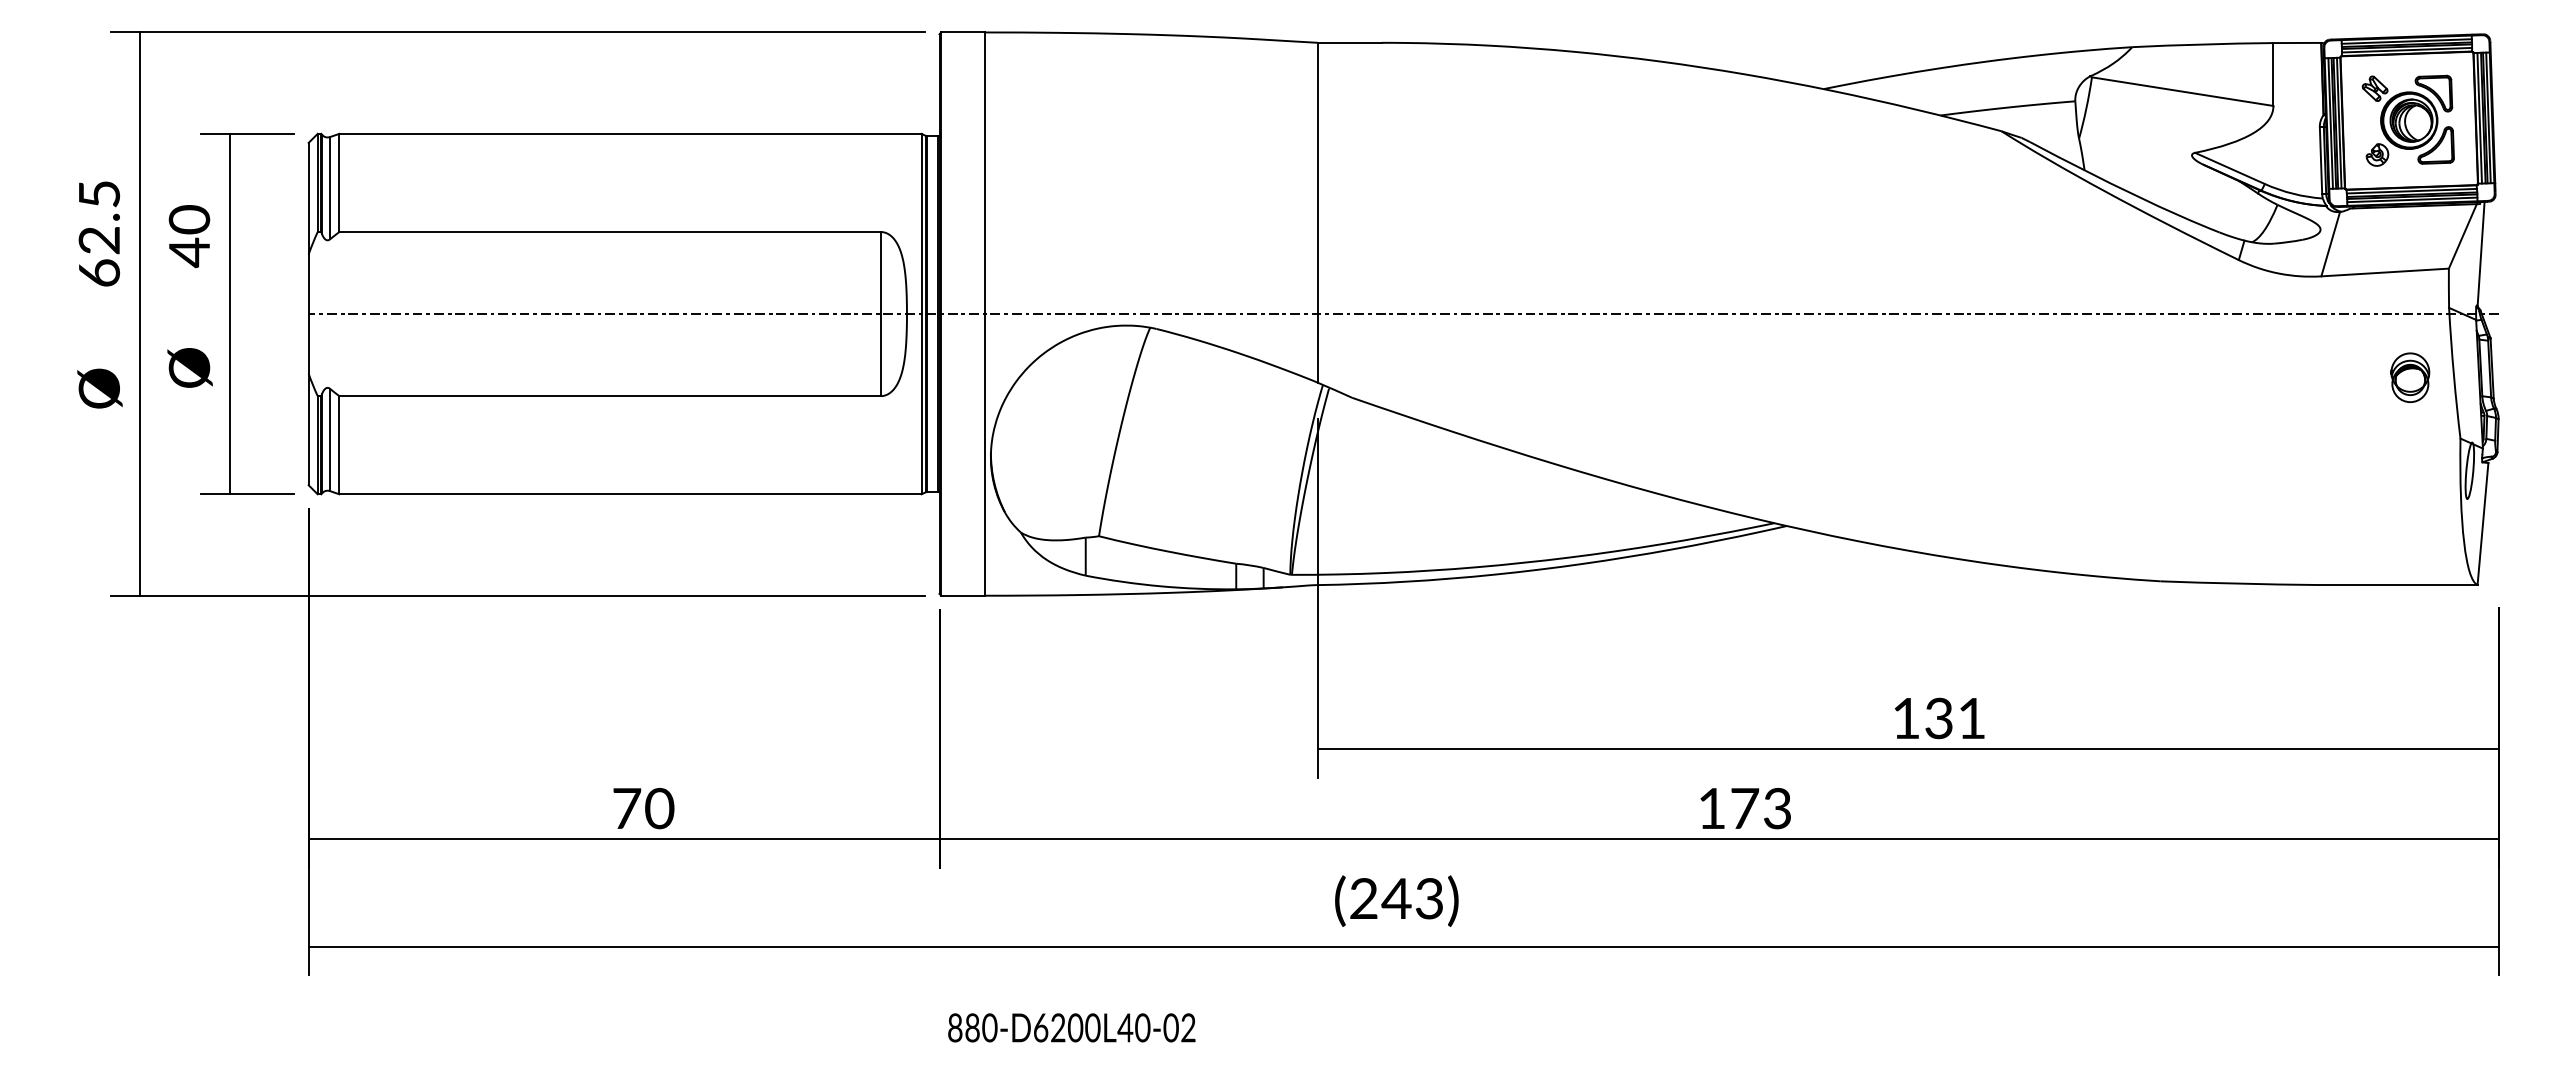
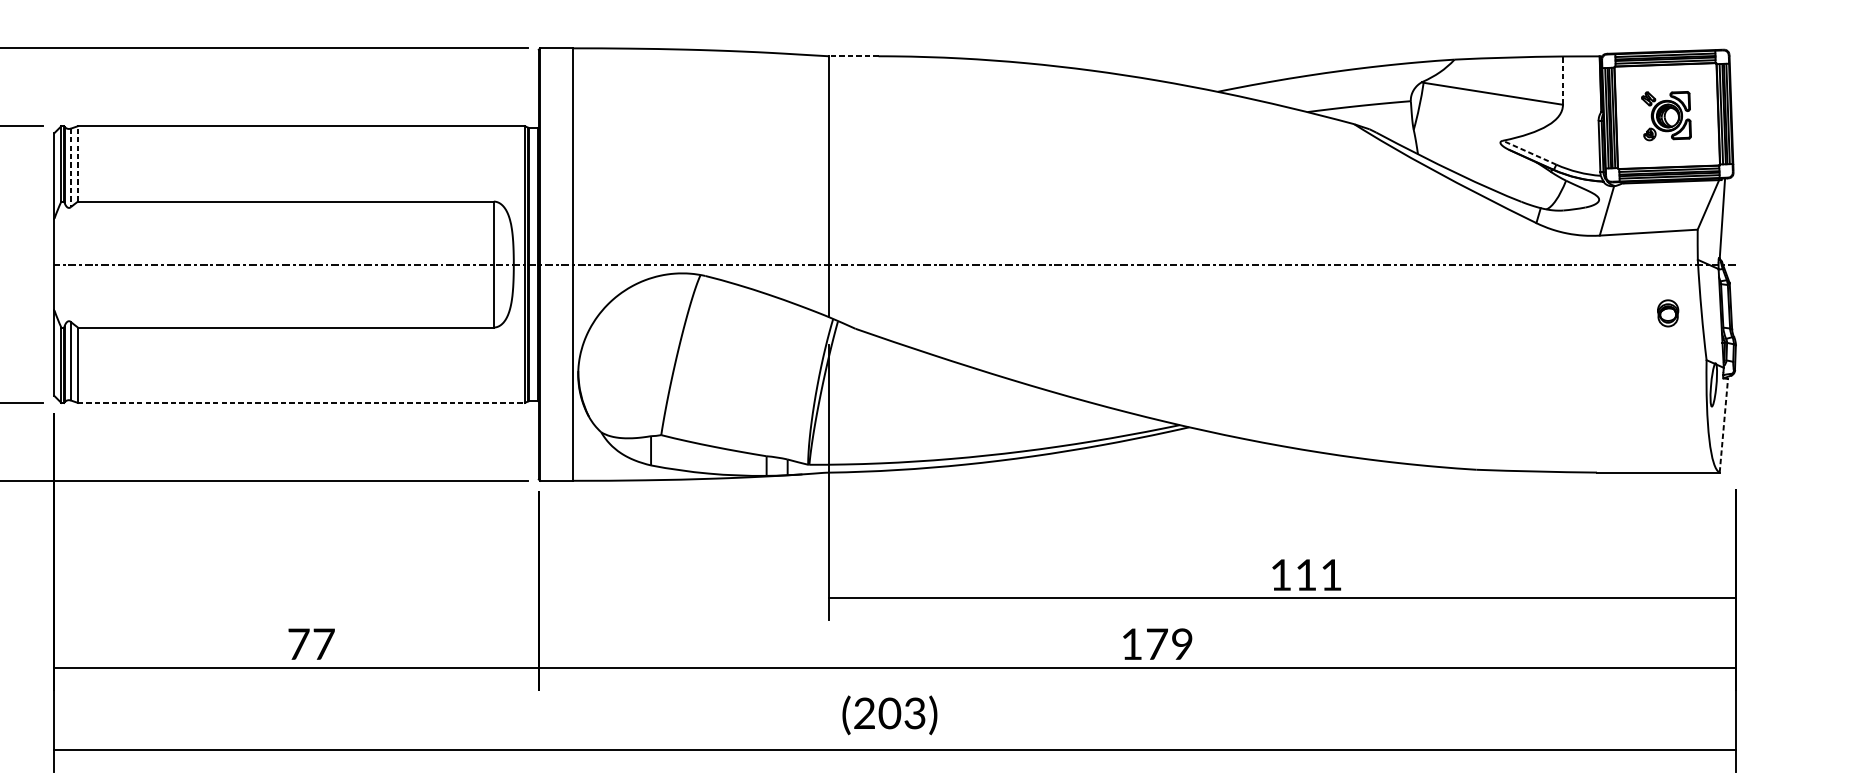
line: (1350, 42) -> (854, 56), solid -> dashed
line: (2273, 74) -> (1563, 80), solid -> dashed
part: (2407, 120) -> (1665, 115), size x0.7
line: (2229, 168) -> (1529, 152), solid -> dashed
line: (339, 182) -> (78, 163), solid -> dashed
line: (330, 188) -> (71, 168), solid -> dashed
part: (2410, 377) -> (1668, 313), size x0.7
line: (630, 494) -> (301, 403), solid -> dashed
line: (2483, 523) -> (1724, 425), solid -> dashed
text: (1938, 718) -> (1305, 575), 131 -> 111
text: (659, 808) -> (323, 644), 70 -> 77
text: (1777, 808) -> (1182, 644), 173 -> 179
text: (1396, 898) -> (889, 713), (243) -> (203)

